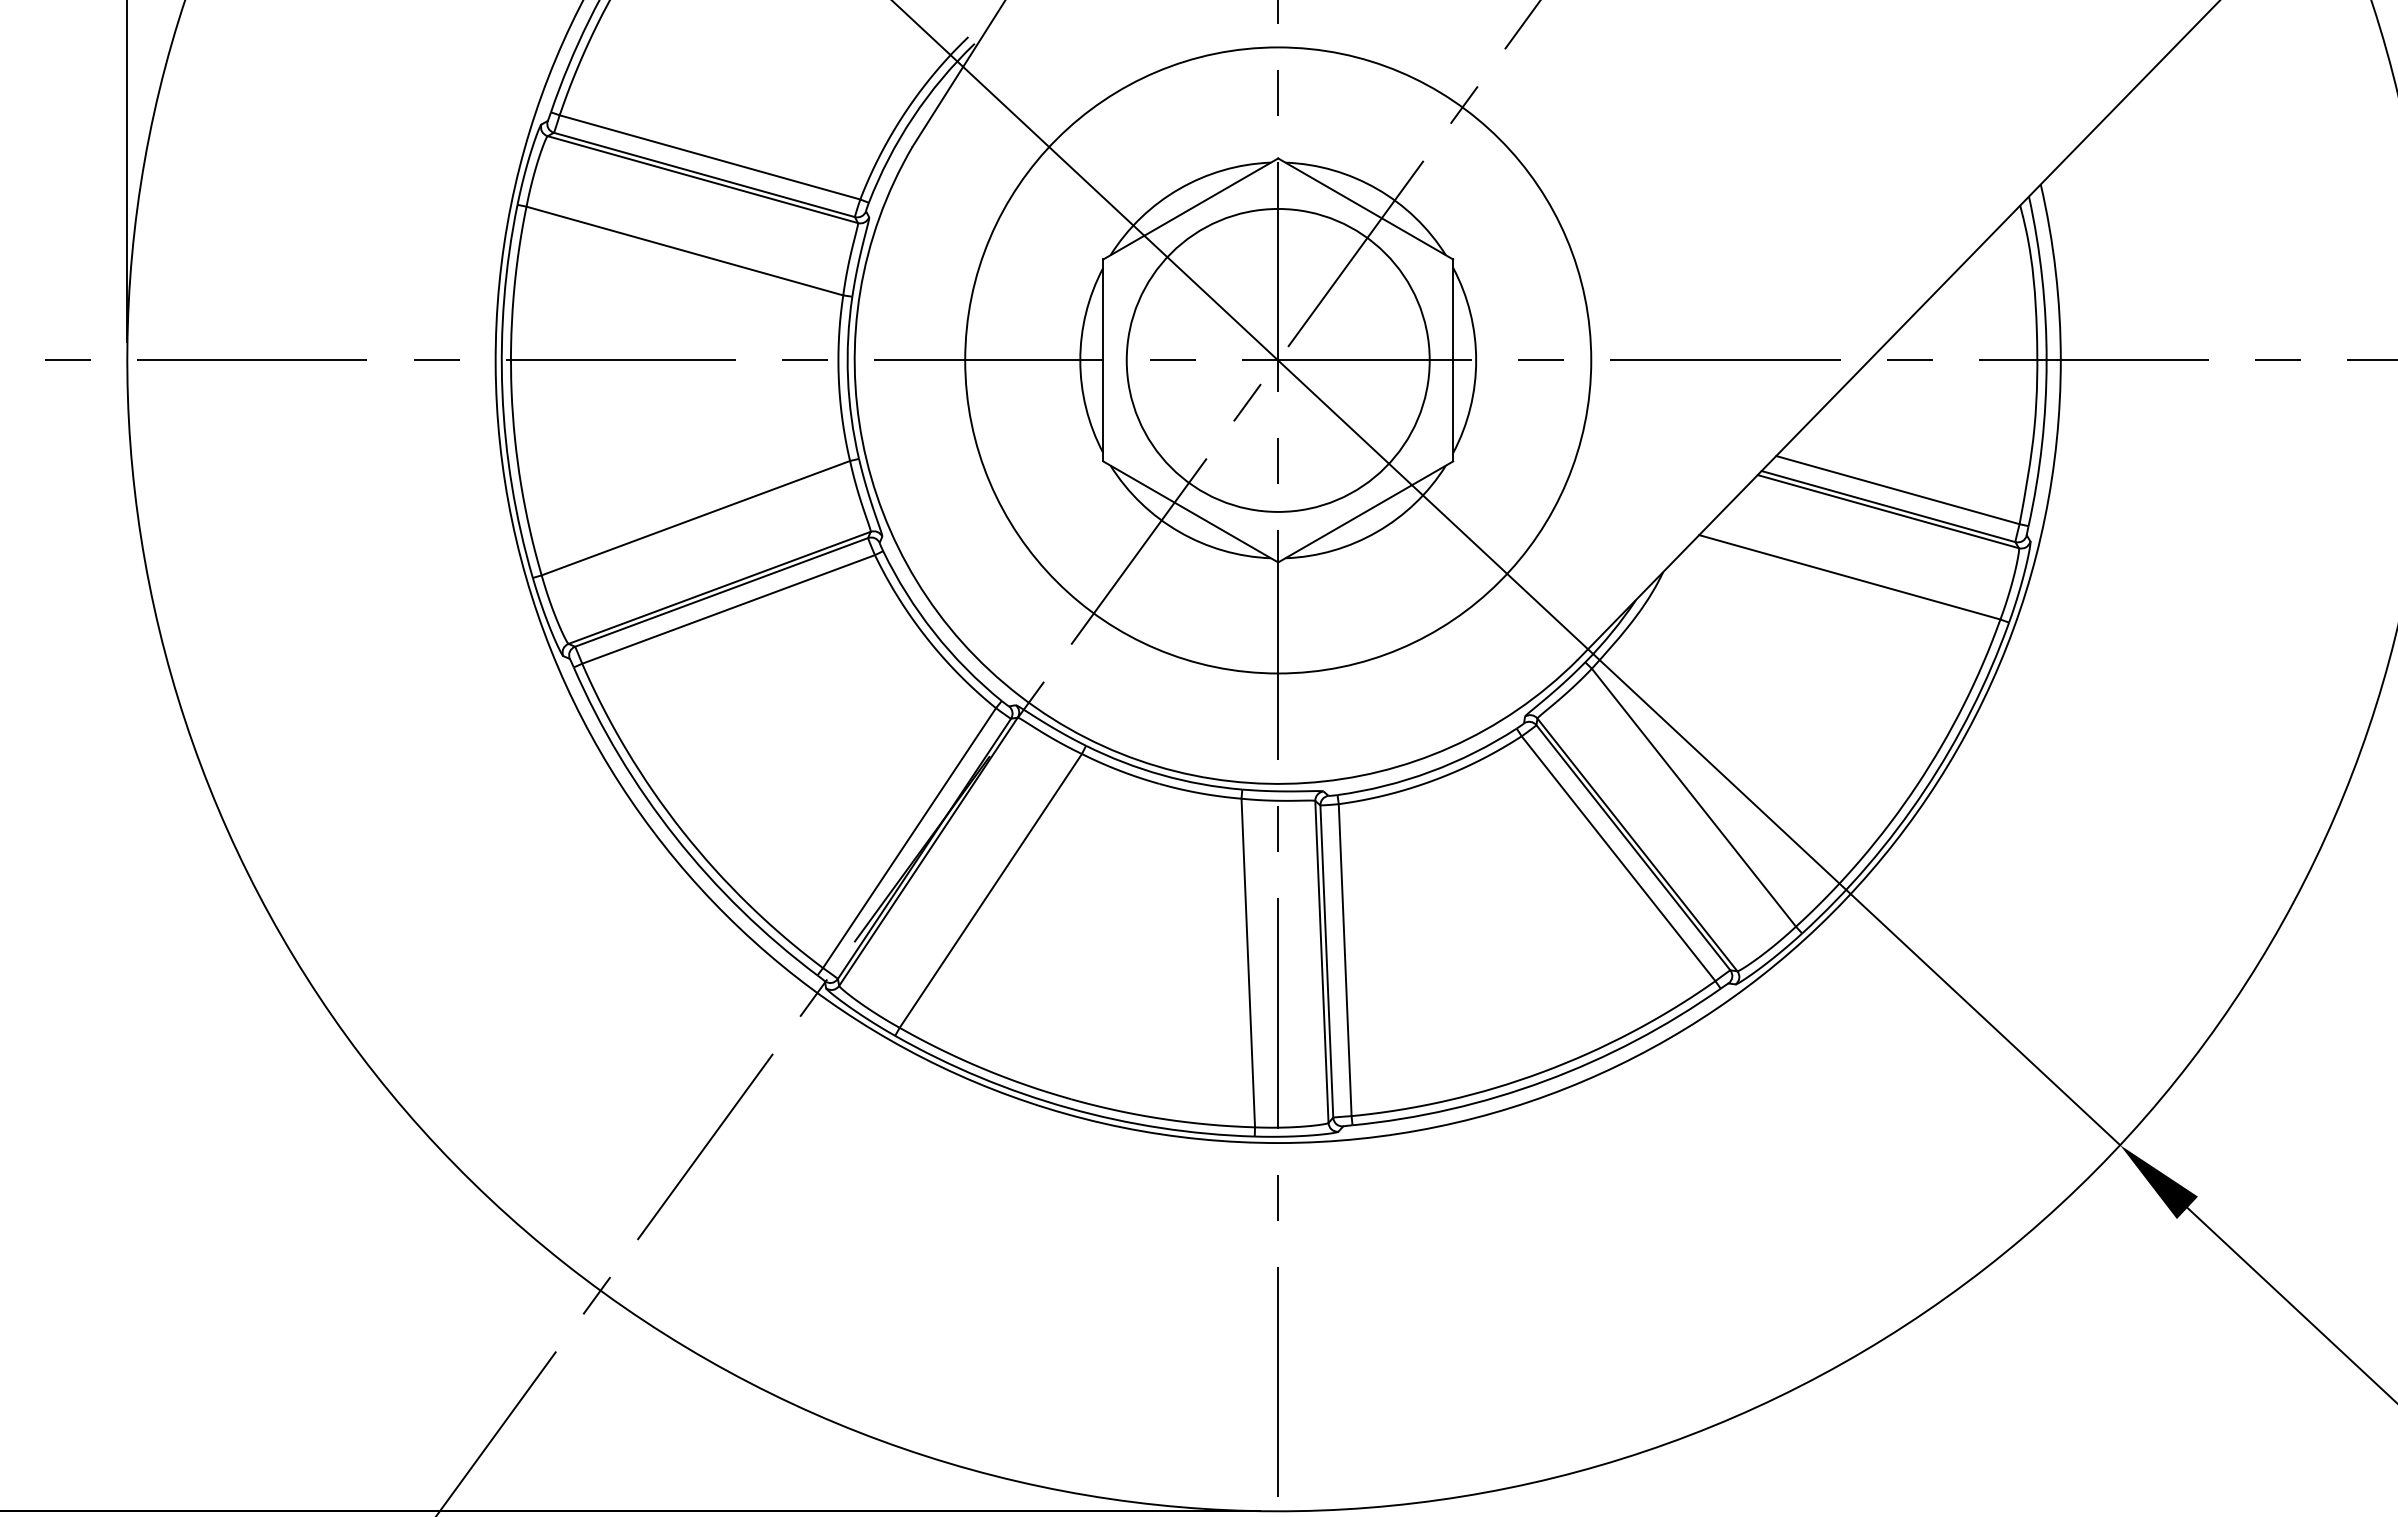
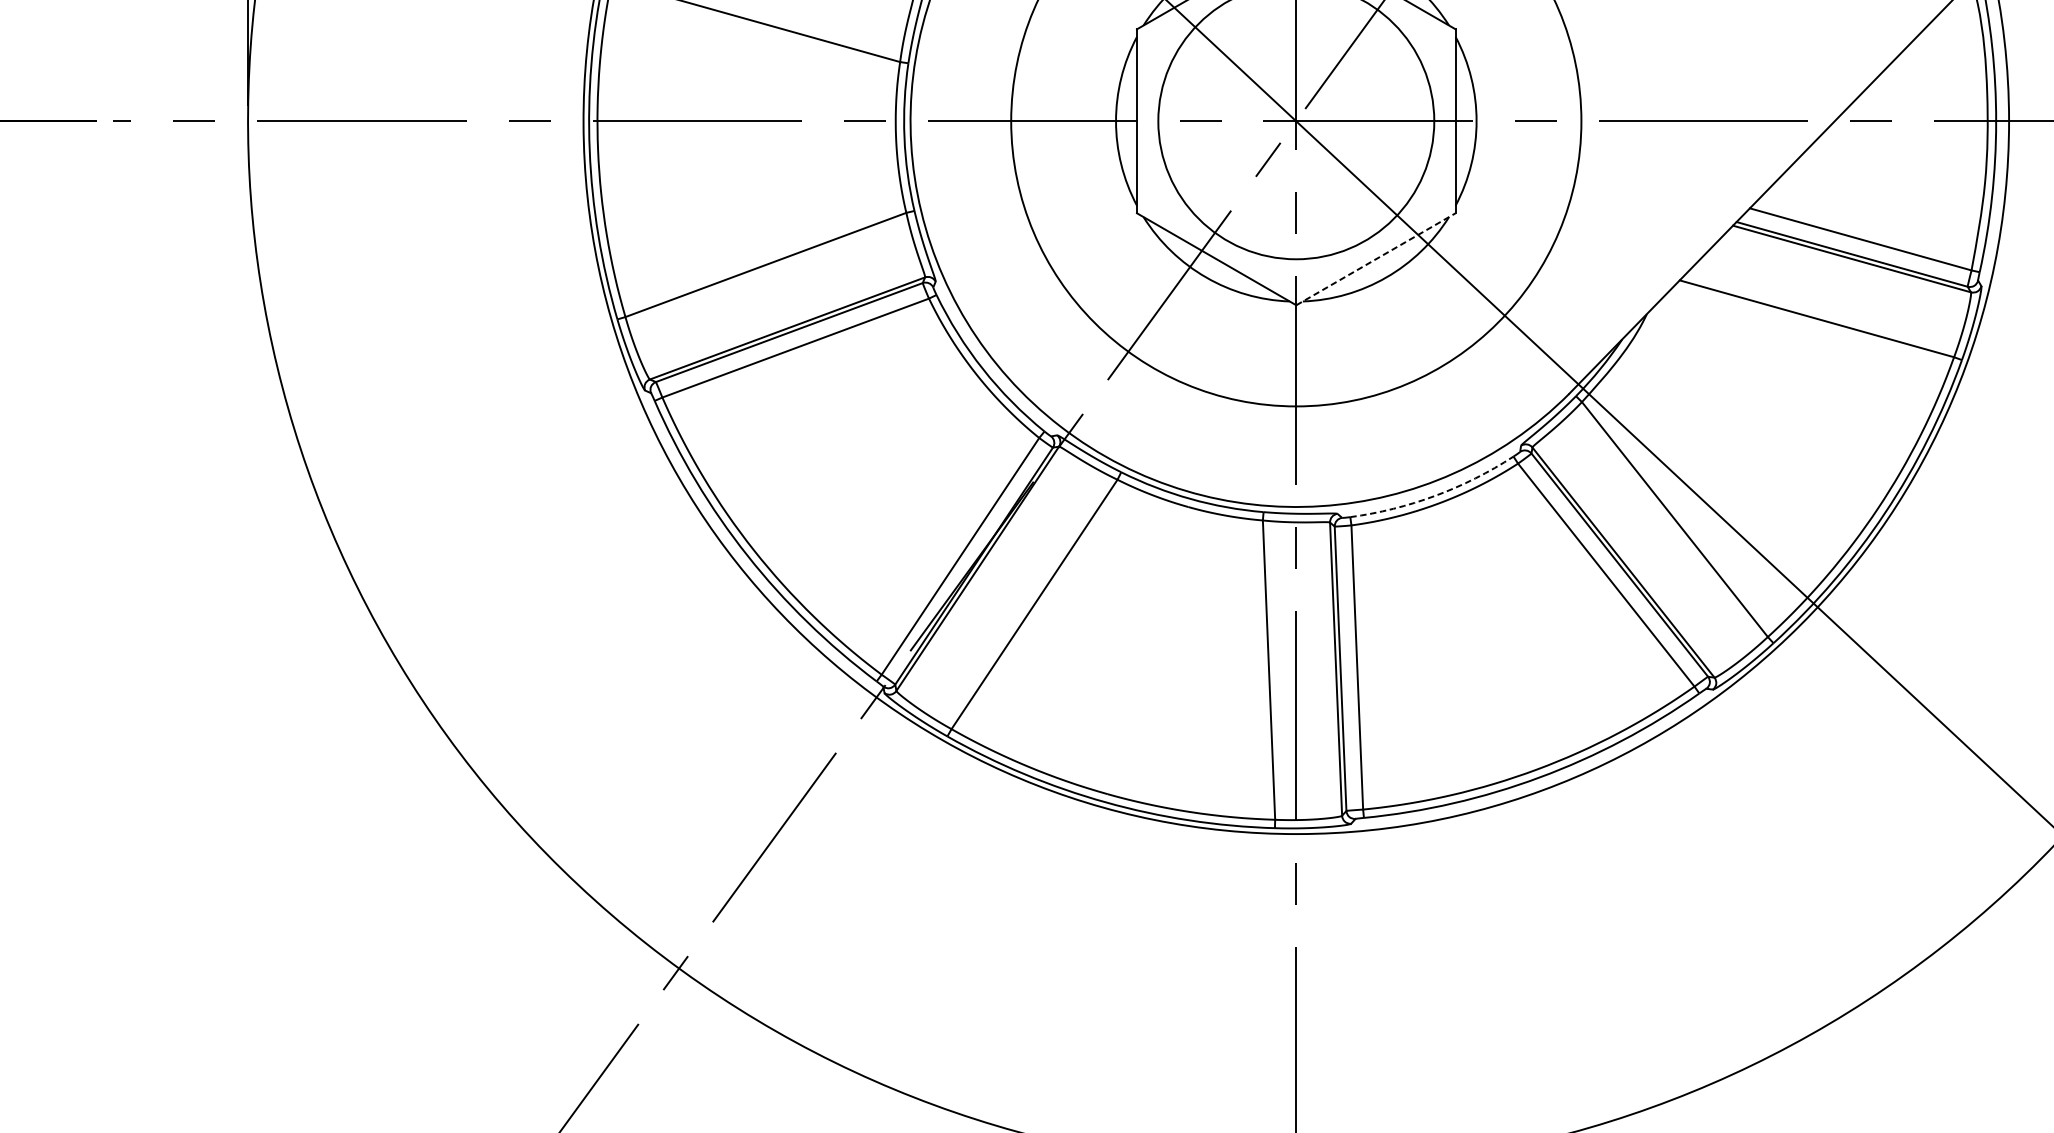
line: (1365, 511) -> (1375, 258), solid -> dashed
arc: (1430, 771) -> (1434, 495), solid -> dashed

